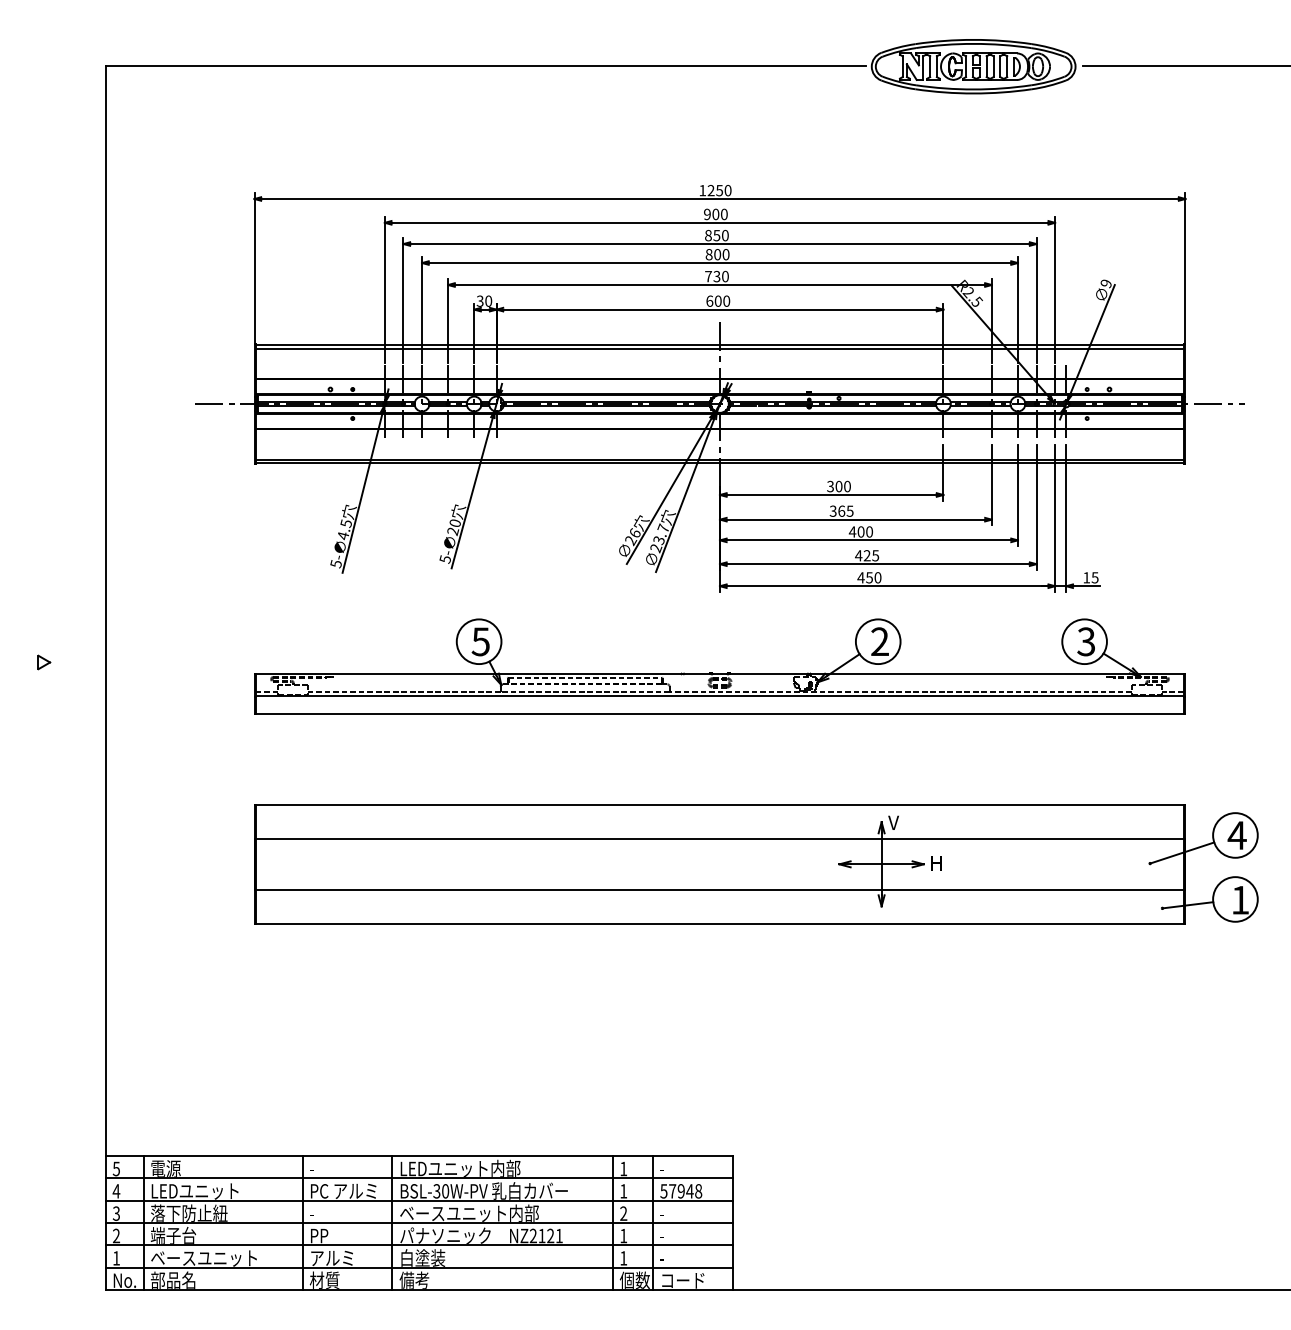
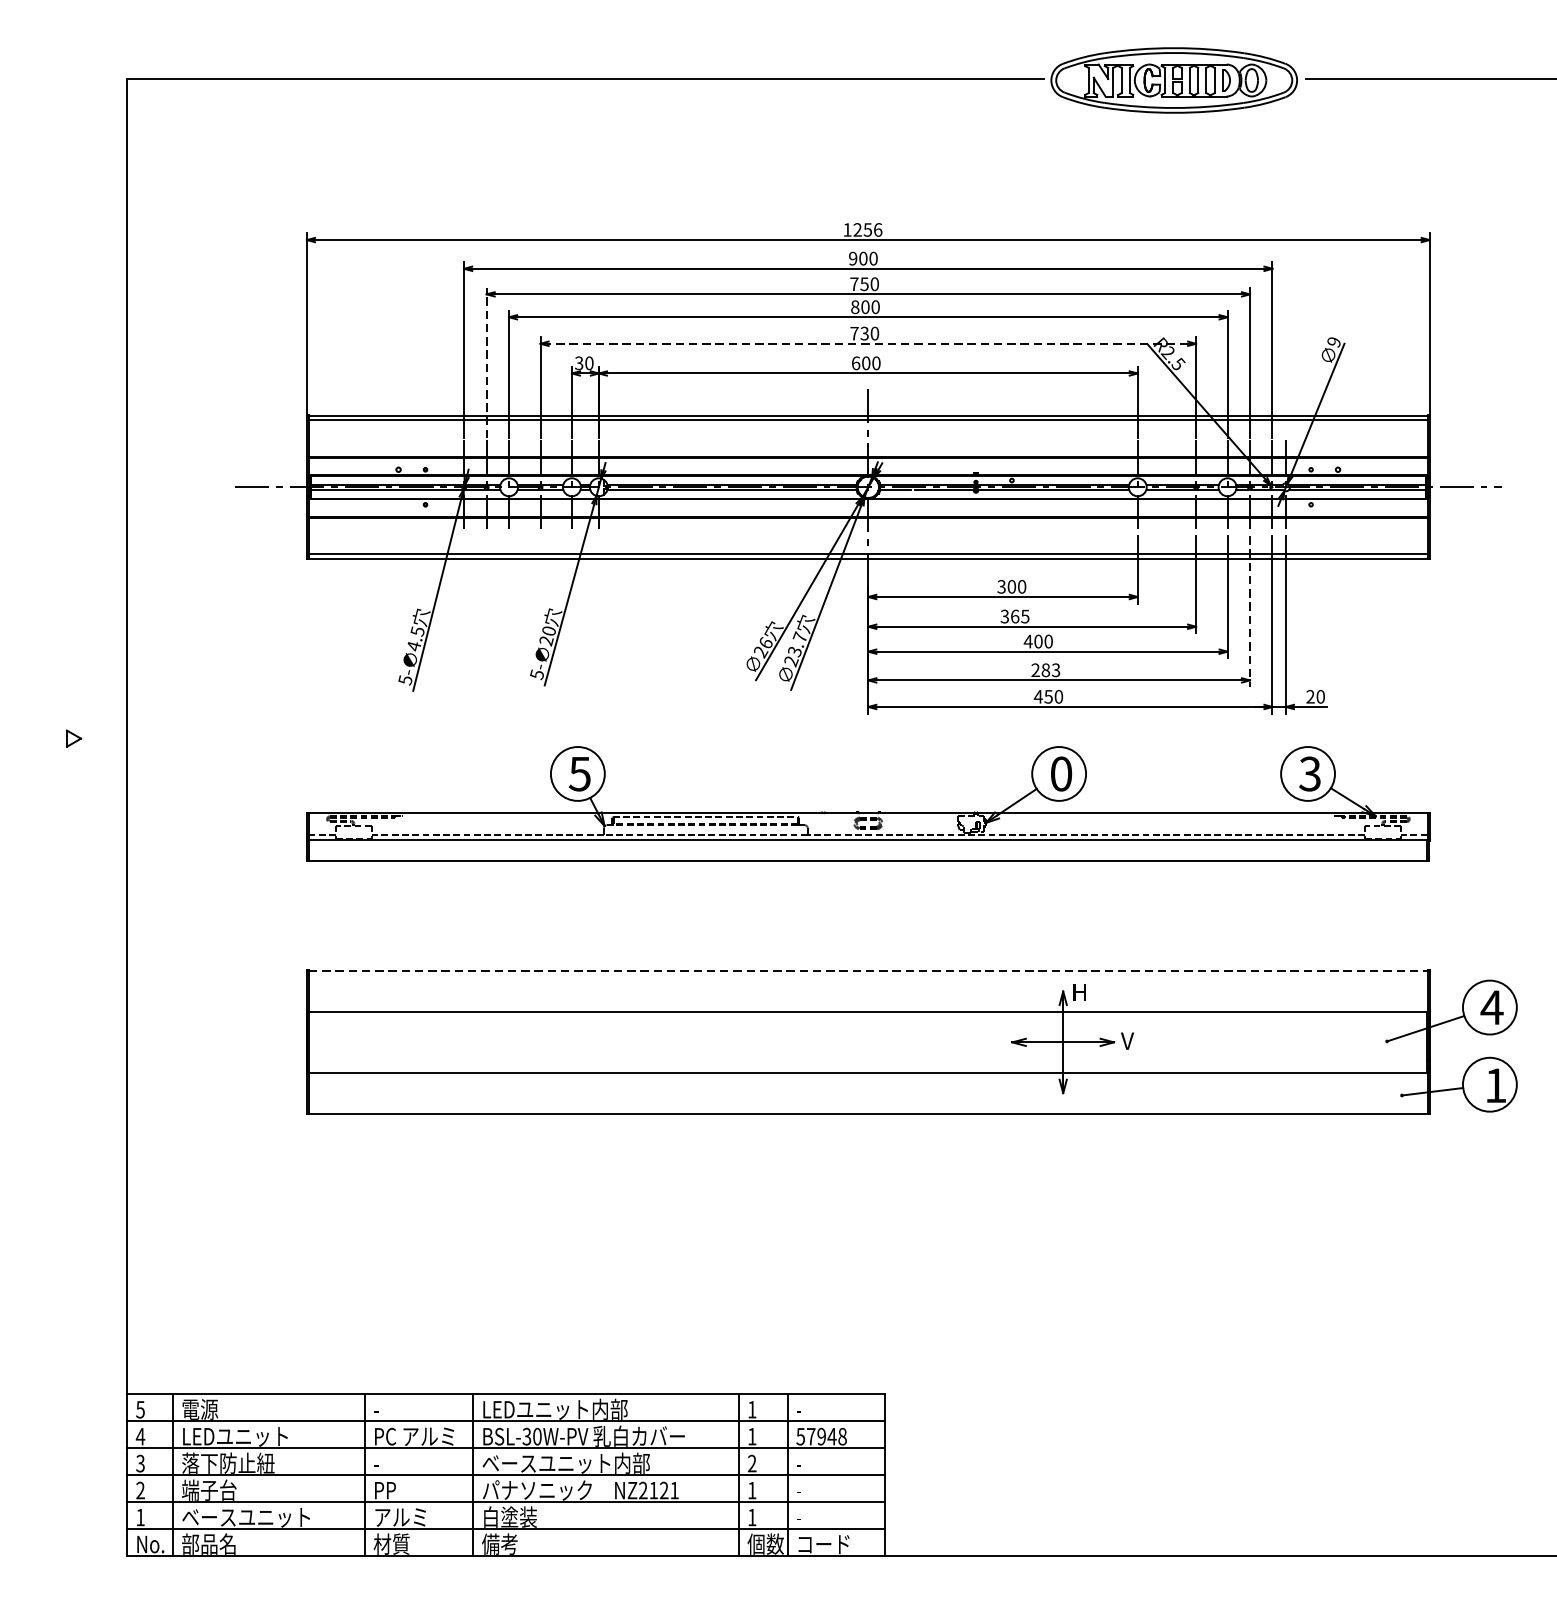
text: (727, 190) -> (877, 229), 1250 -> 1256
text: (708, 235) -> (854, 284), 850 -> 750
line: (719, 285) -> (867, 344), solid -> dashed
line: (403, 300) -> (486, 362), solid -> dashed
line: (1036, 507) -> (1250, 612), solid -> dashed
text: (867, 555) -> (1046, 669), 425 -> 283
text: (1090, 577) -> (1315, 696), 15 -> 20
text: (879, 641) -> (1060, 773), 2 -> 0
part: (44, 662) -> (74, 738), moved
line: (719, 804) -> (867, 970), solid -> dashed
text: (893, 822) -> (1077, 991), V -> H
text: (935, 863) -> (1128, 1041), H -> V

